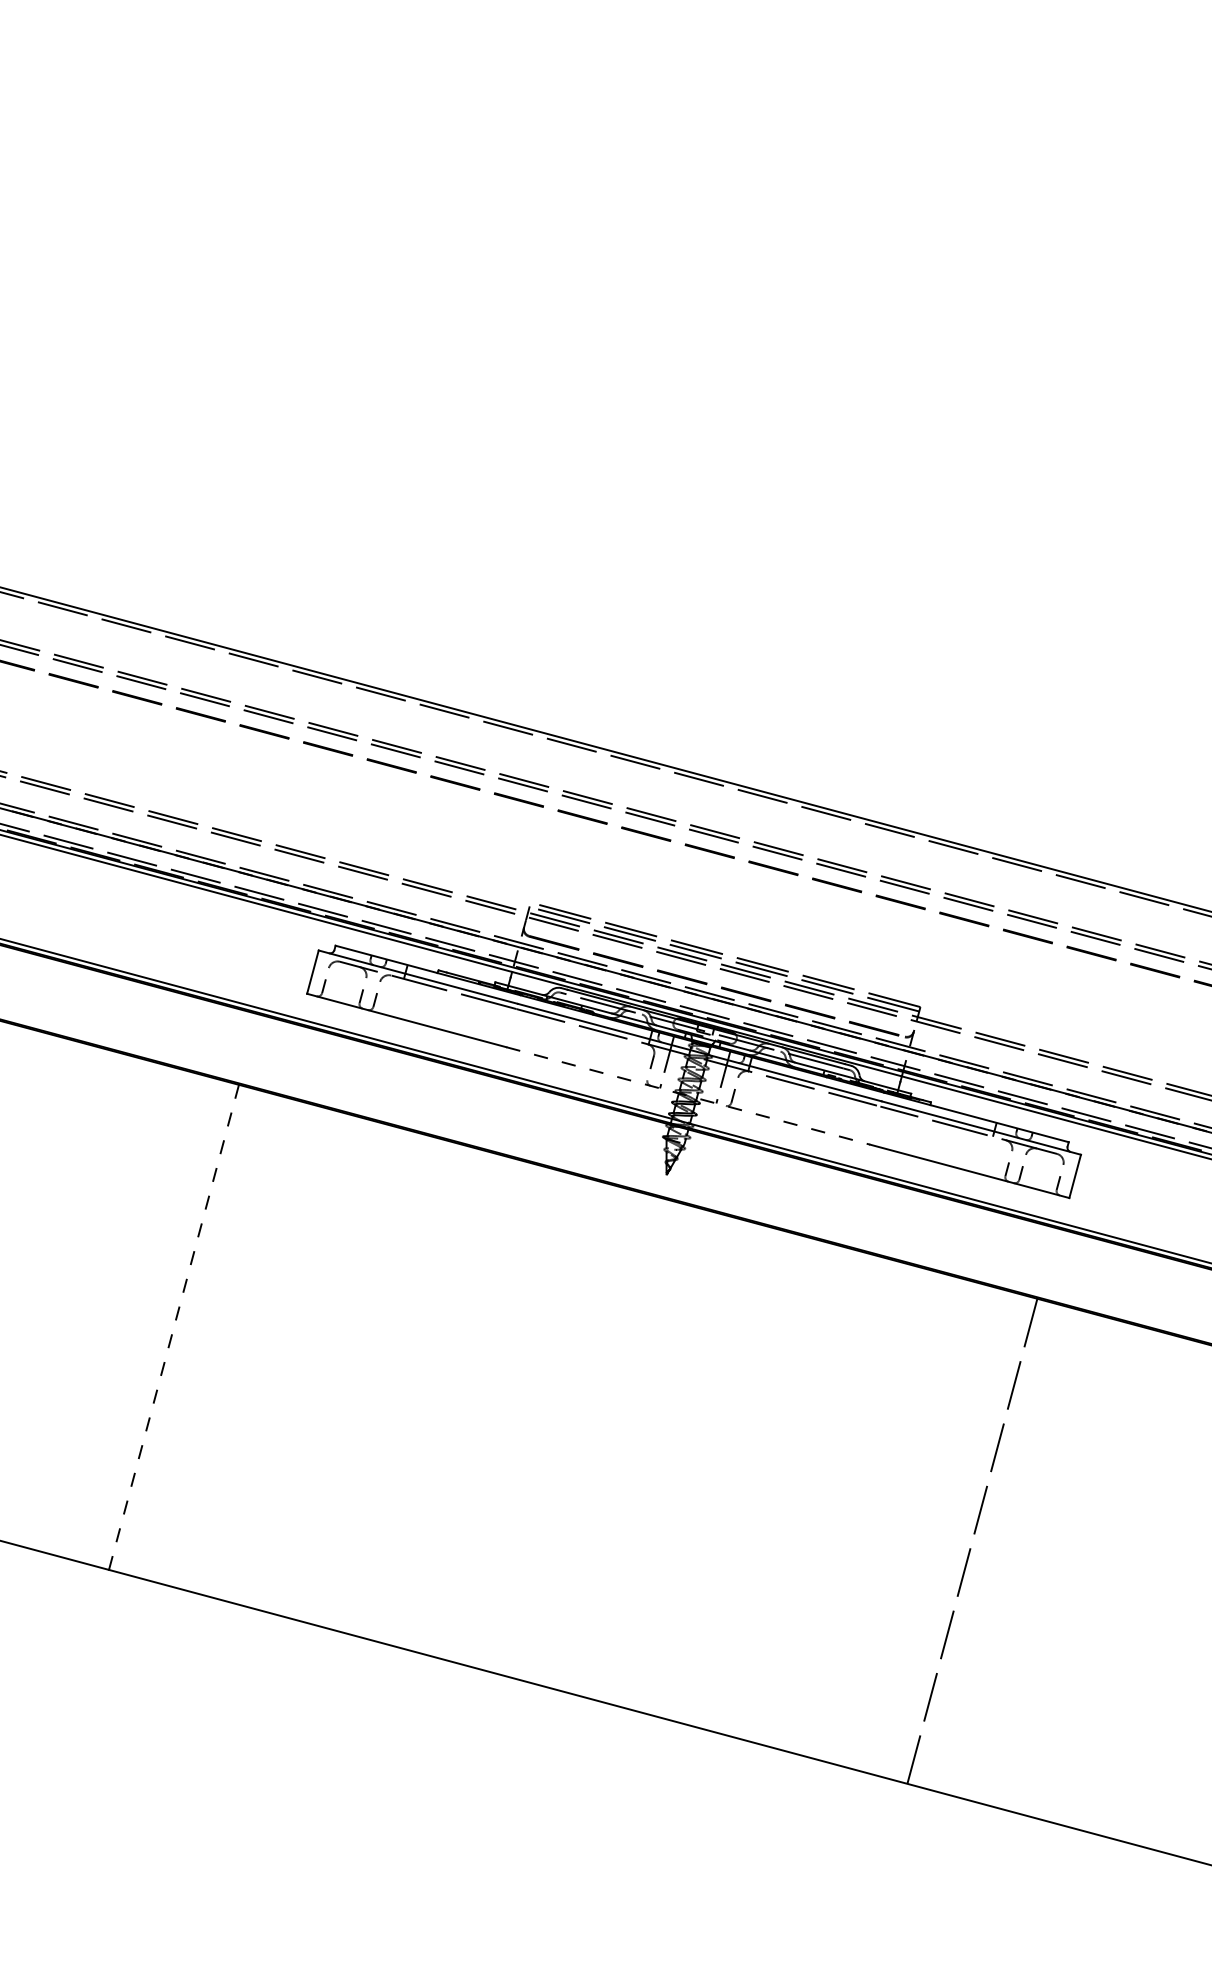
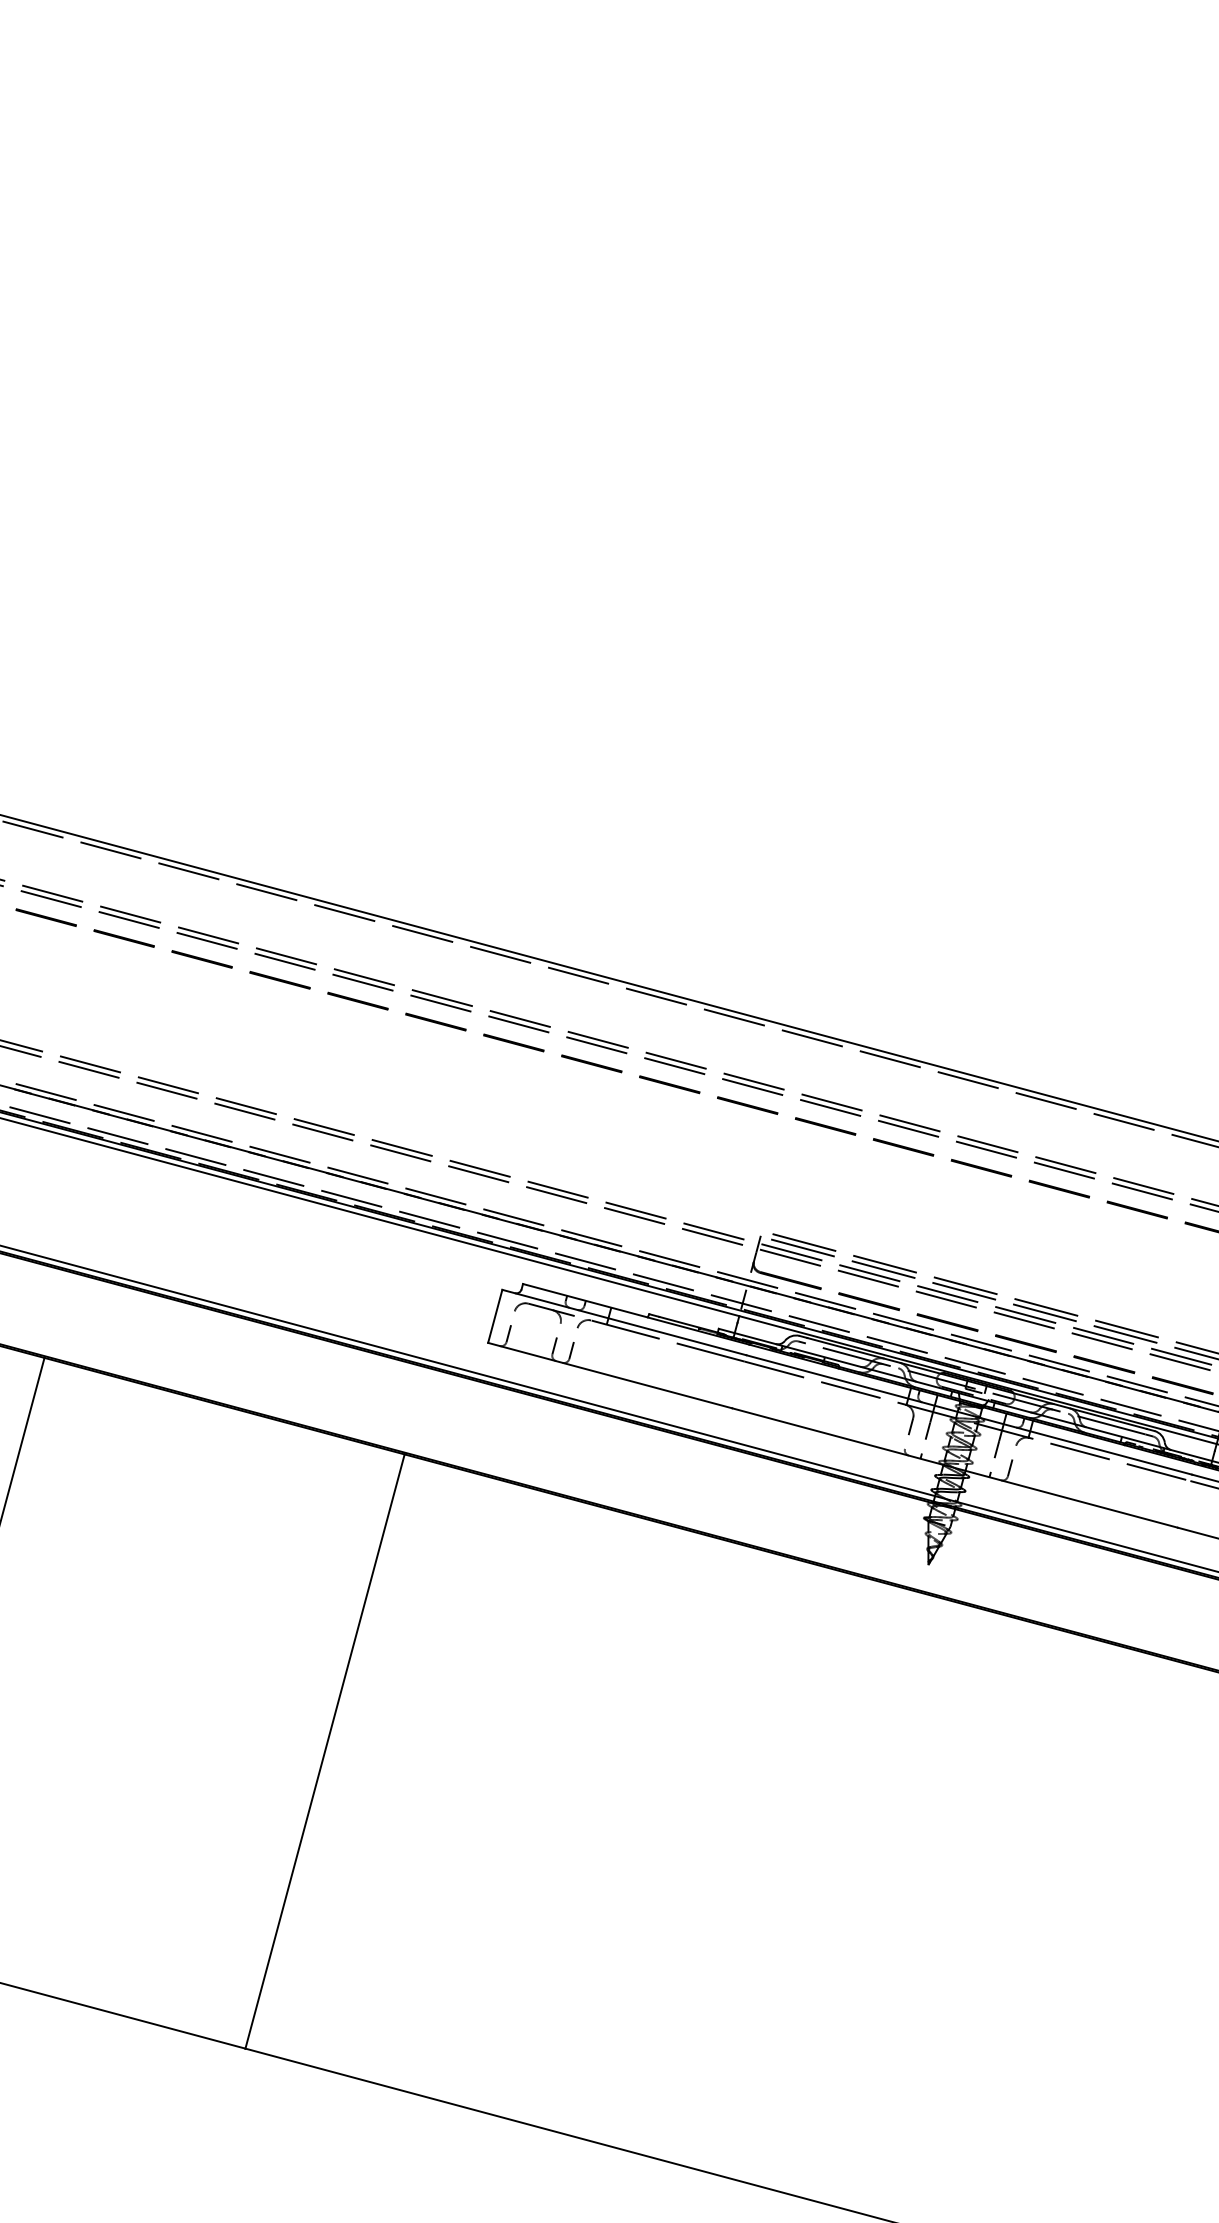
line: (688, 1096) -> (955, 1468), dashed -> solid
line: (173, 1327) -> (324, 1751), dashed -> solid

